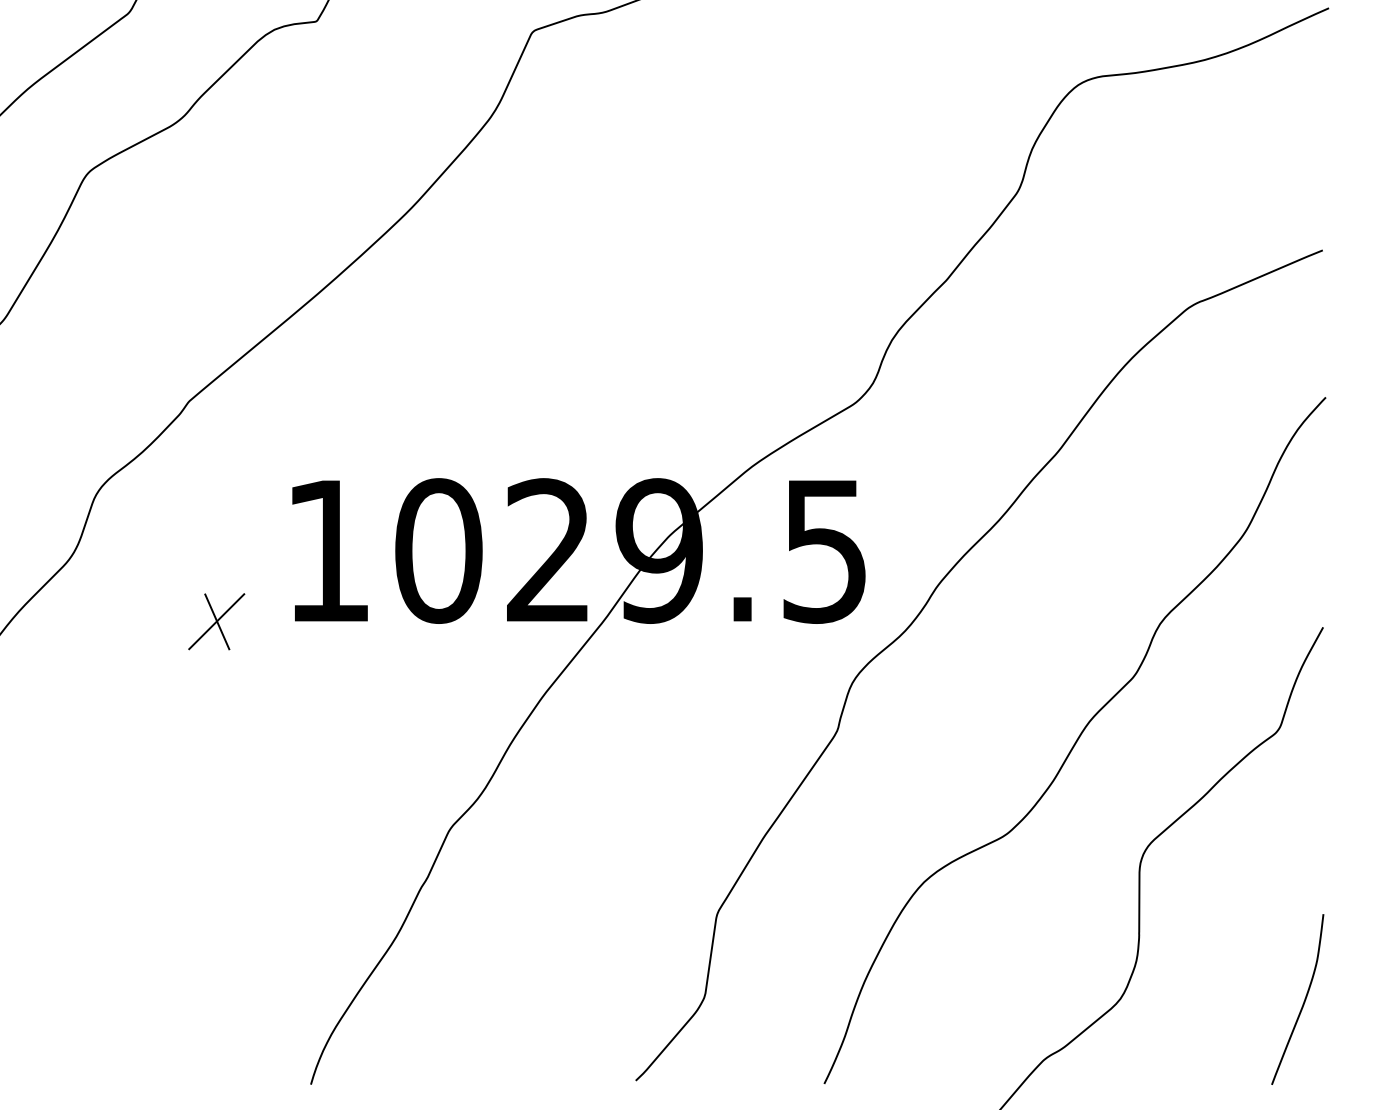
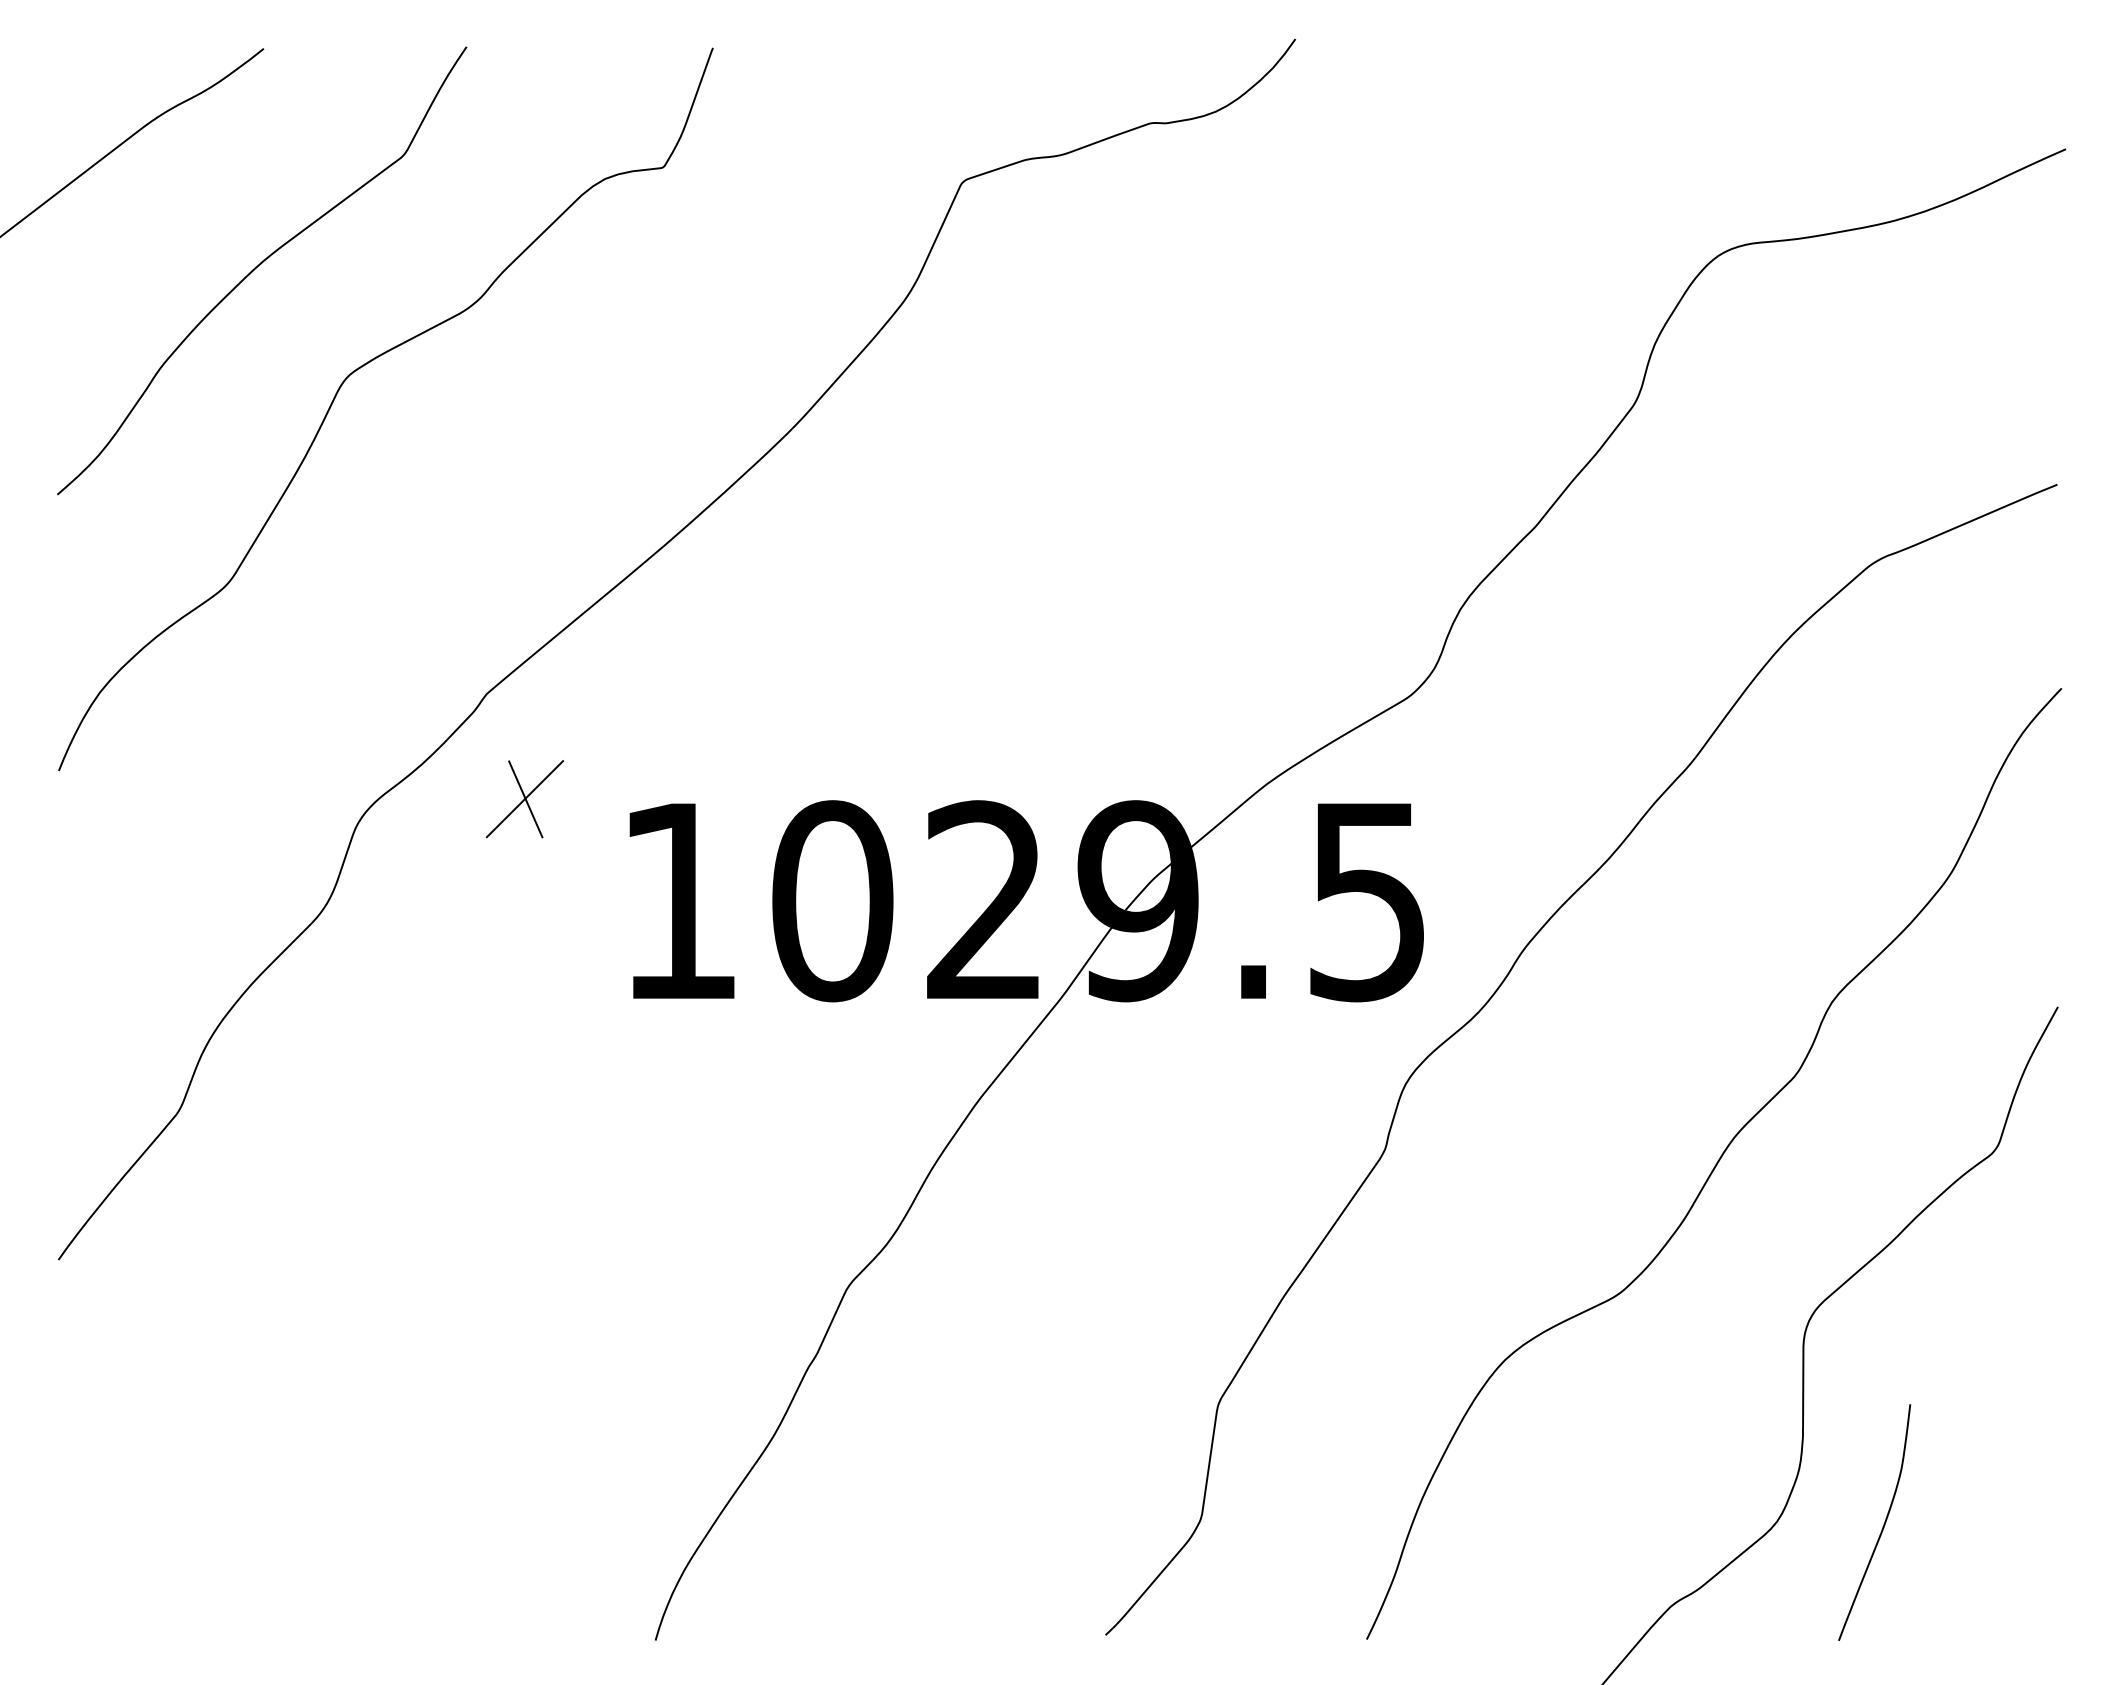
part: (216, 621) -> (524, 799), moved
curve: (1303, 1002) -> (1882, 1526), moved

